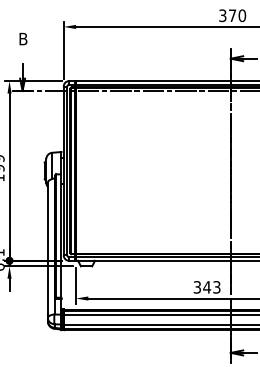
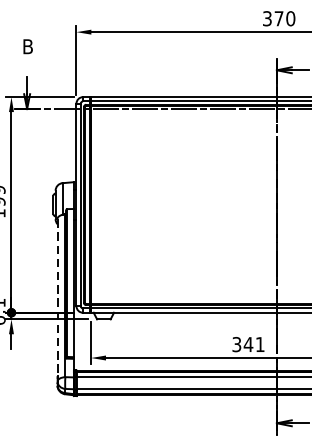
line: (47, 248) -> (57, 297), solid -> dashed
text: (216, 287) -> (259, 344), 343 -> 341

